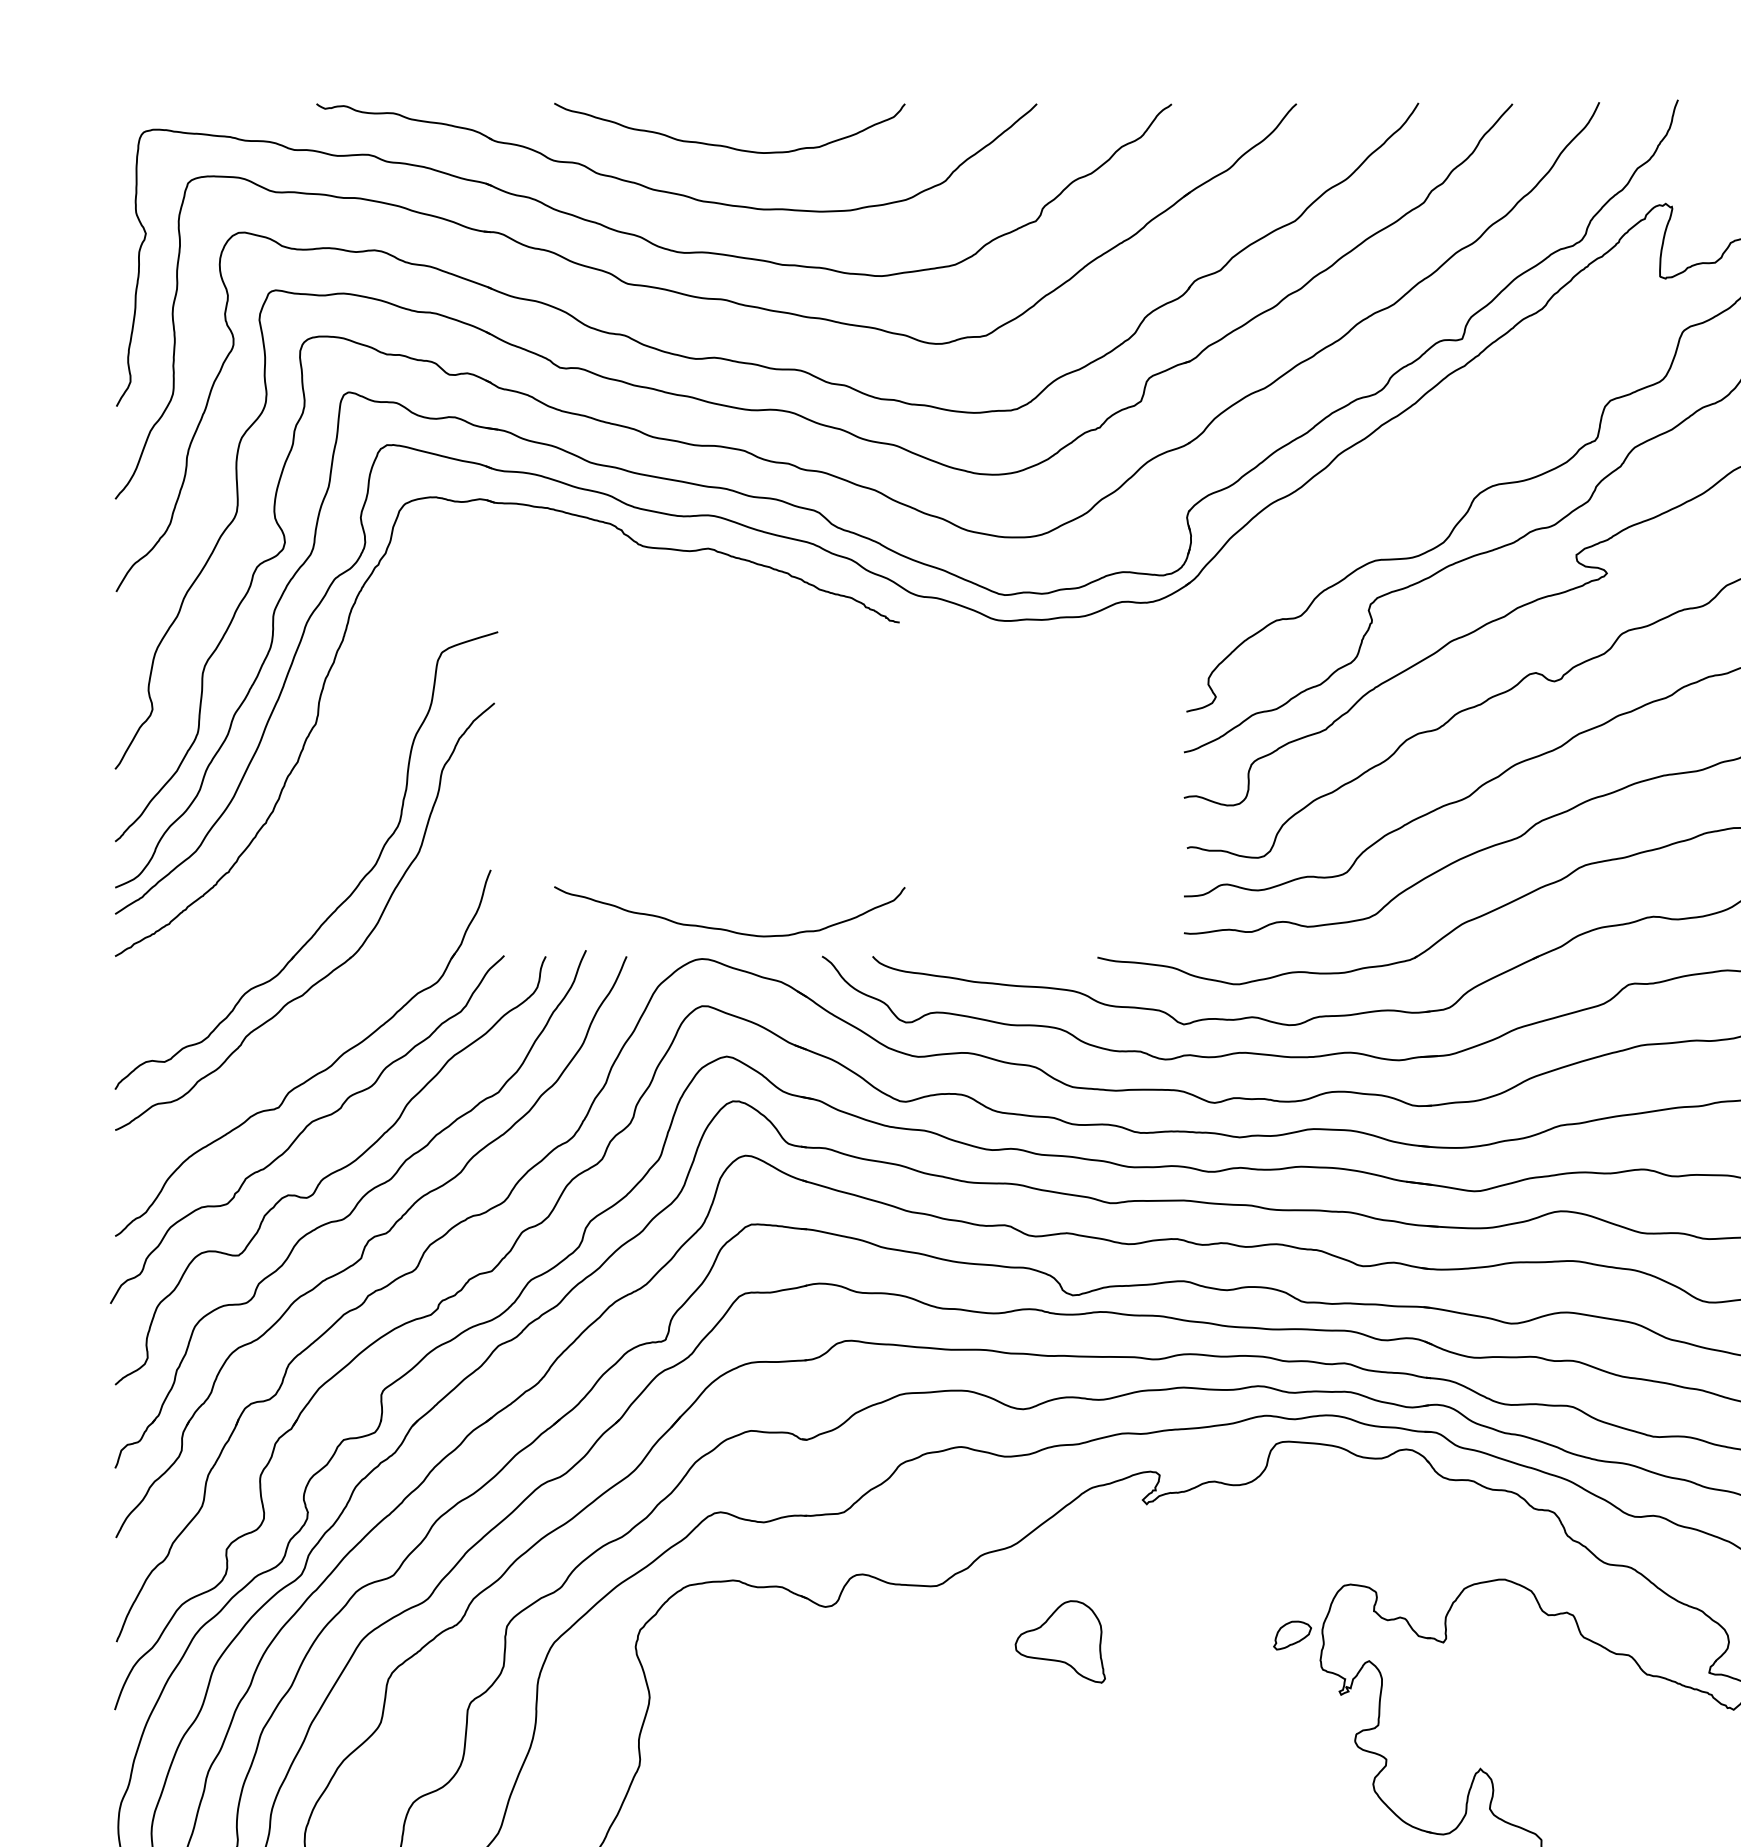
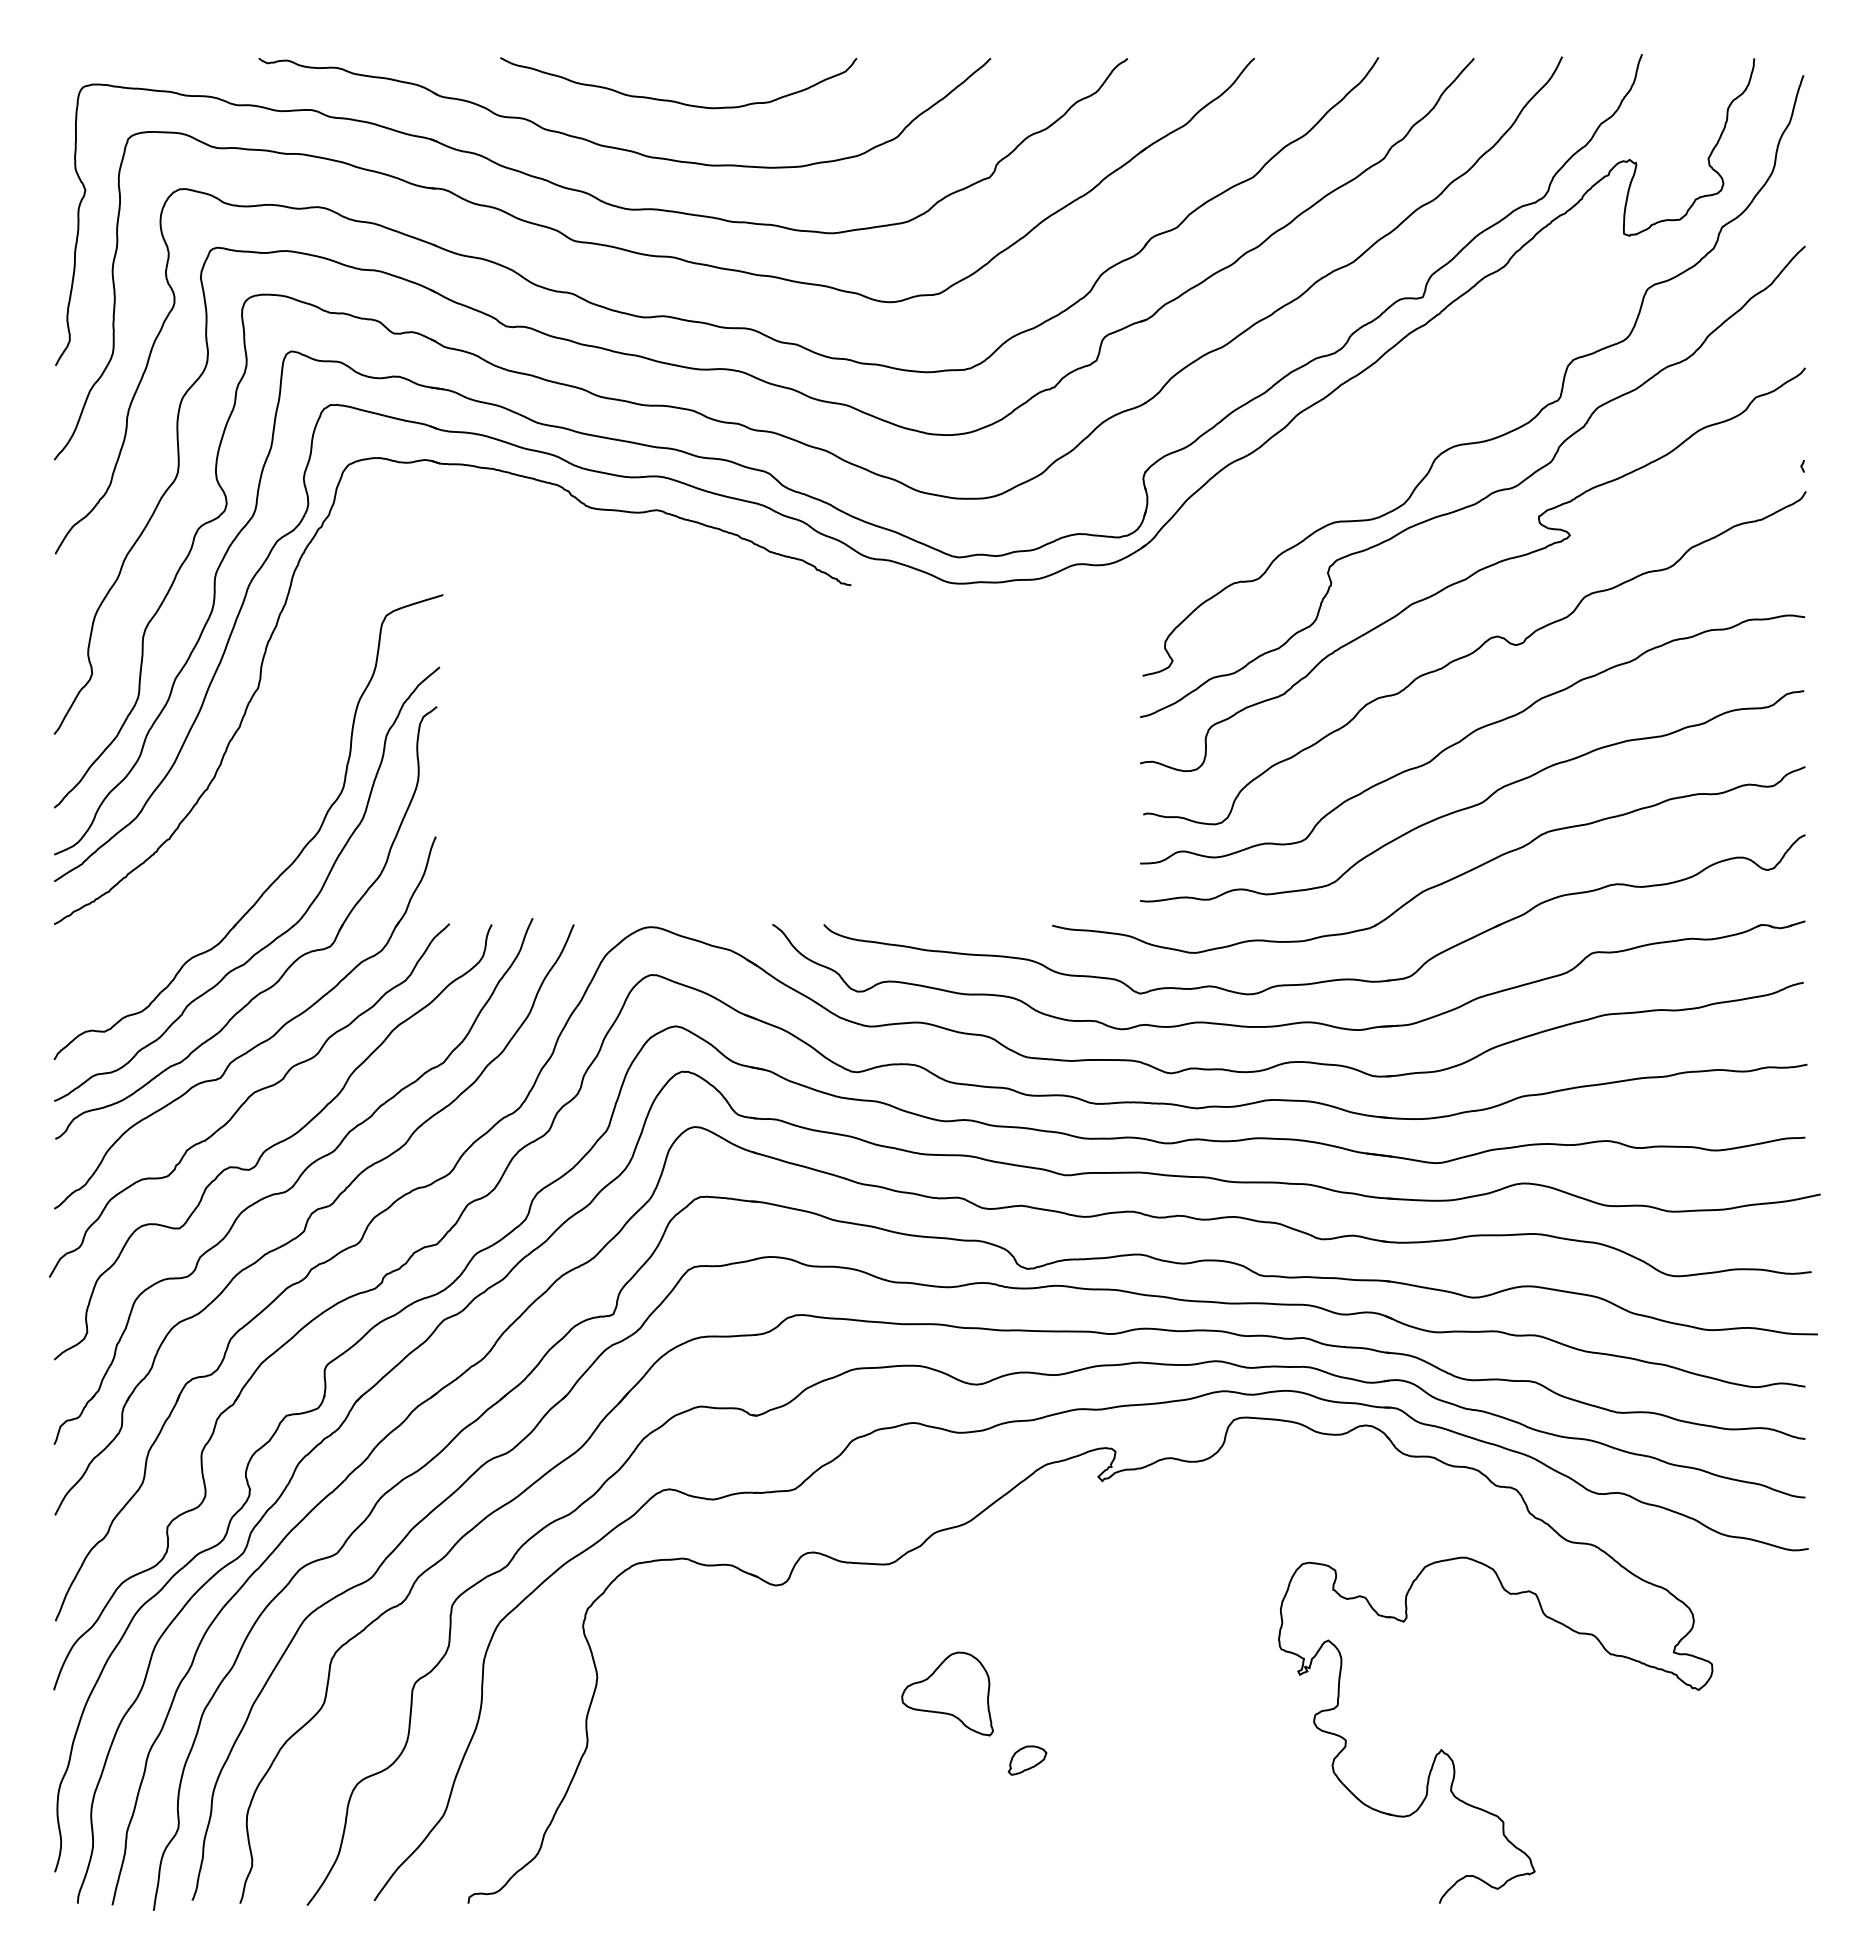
curve: (725, 928) -> (674, 896), removed
part: (346, 996) -> (289, 965), added
part: (1292, 1635) -> (1027, 1760), moved
part: (1060, 1641) -> (947, 1693), moved

